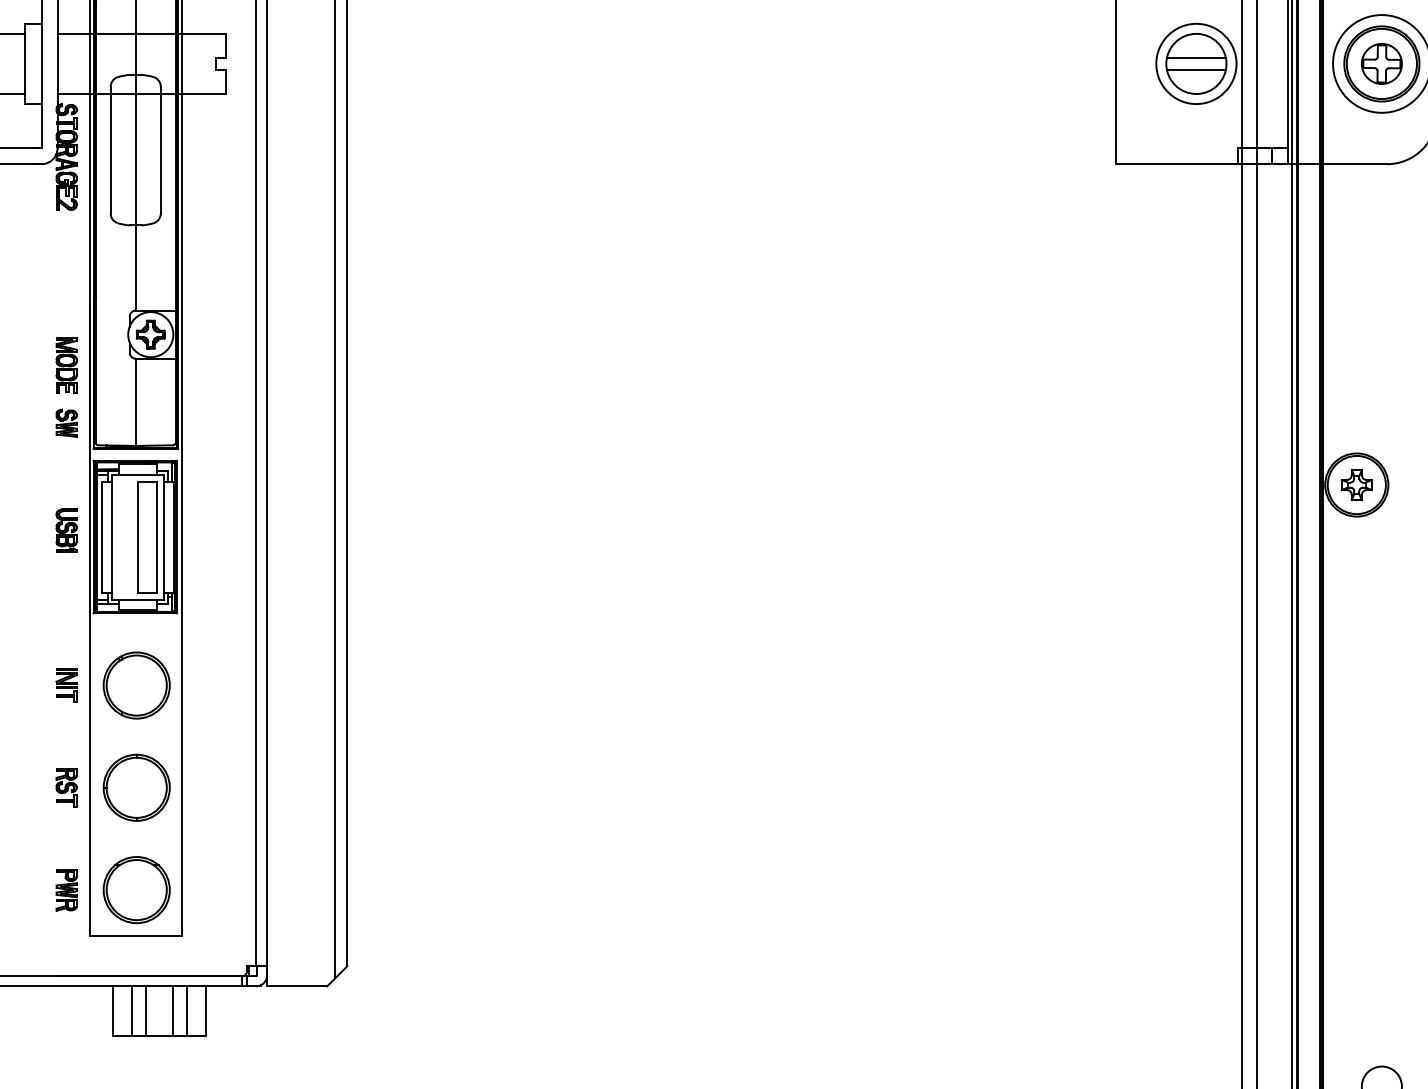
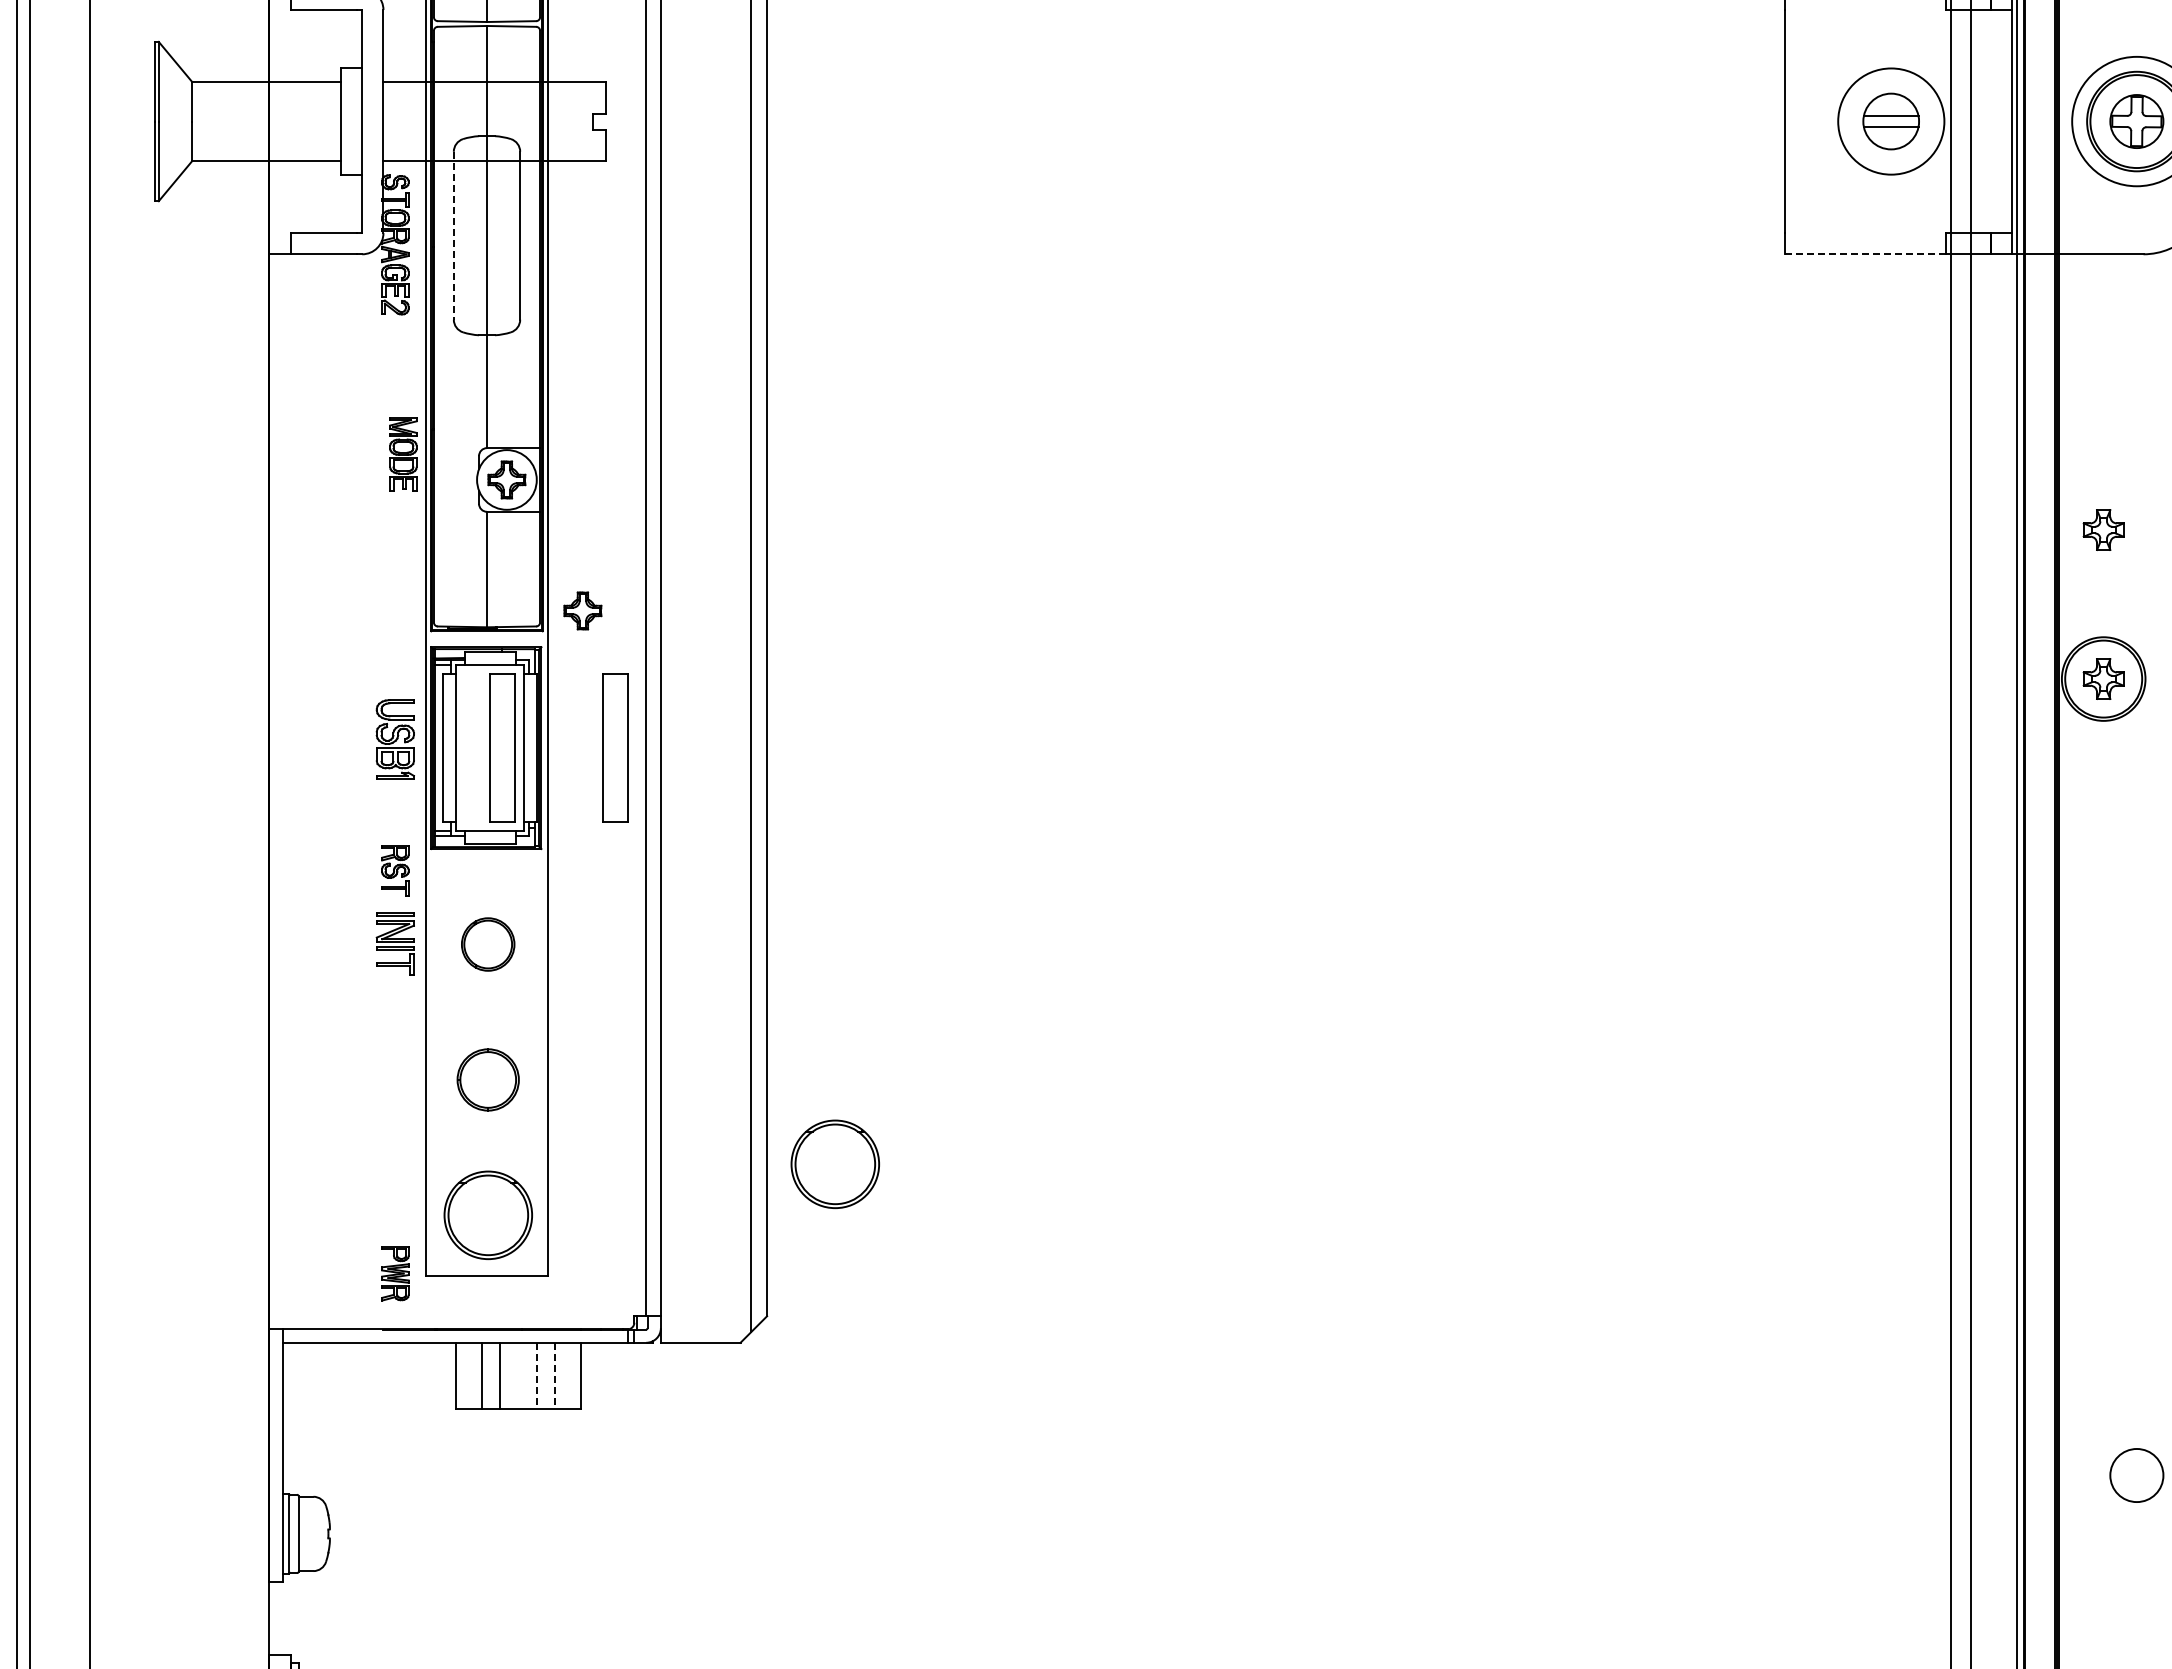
part: (1195, 63) -> (1890, 121), size x0.7
line: (110, 150) -> (453, 235), solid -> dashed
line: (1176, 164) -> (1865, 254), solid -> dashed
part: (66, 366) -> (403, 454), moved
part: (1356, 372) -> (2103, 529), added
part: (66, 423) -> (395, 597), removed
part: (207, 433) -> (582, 610), added
part: (66, 530) -> (395, 739), size x1.4
part: (232, 536) -> (615, 747), added
part: (66, 684) -> (395, 943), size x1.4
part: (136, 685) -> (487, 944), size x0.6
part: (66, 787) -> (395, 870), moved
part: (136, 787) -> (487, 1079), size x0.7
part: (398, 851) -> (834, 1164), added
part: (66, 890) -> (395, 1273), moved
line: (173, 1011) -> (536, 1375), solid -> dashed
line: (186, 1011) -> (554, 1375), solid -> dashed

